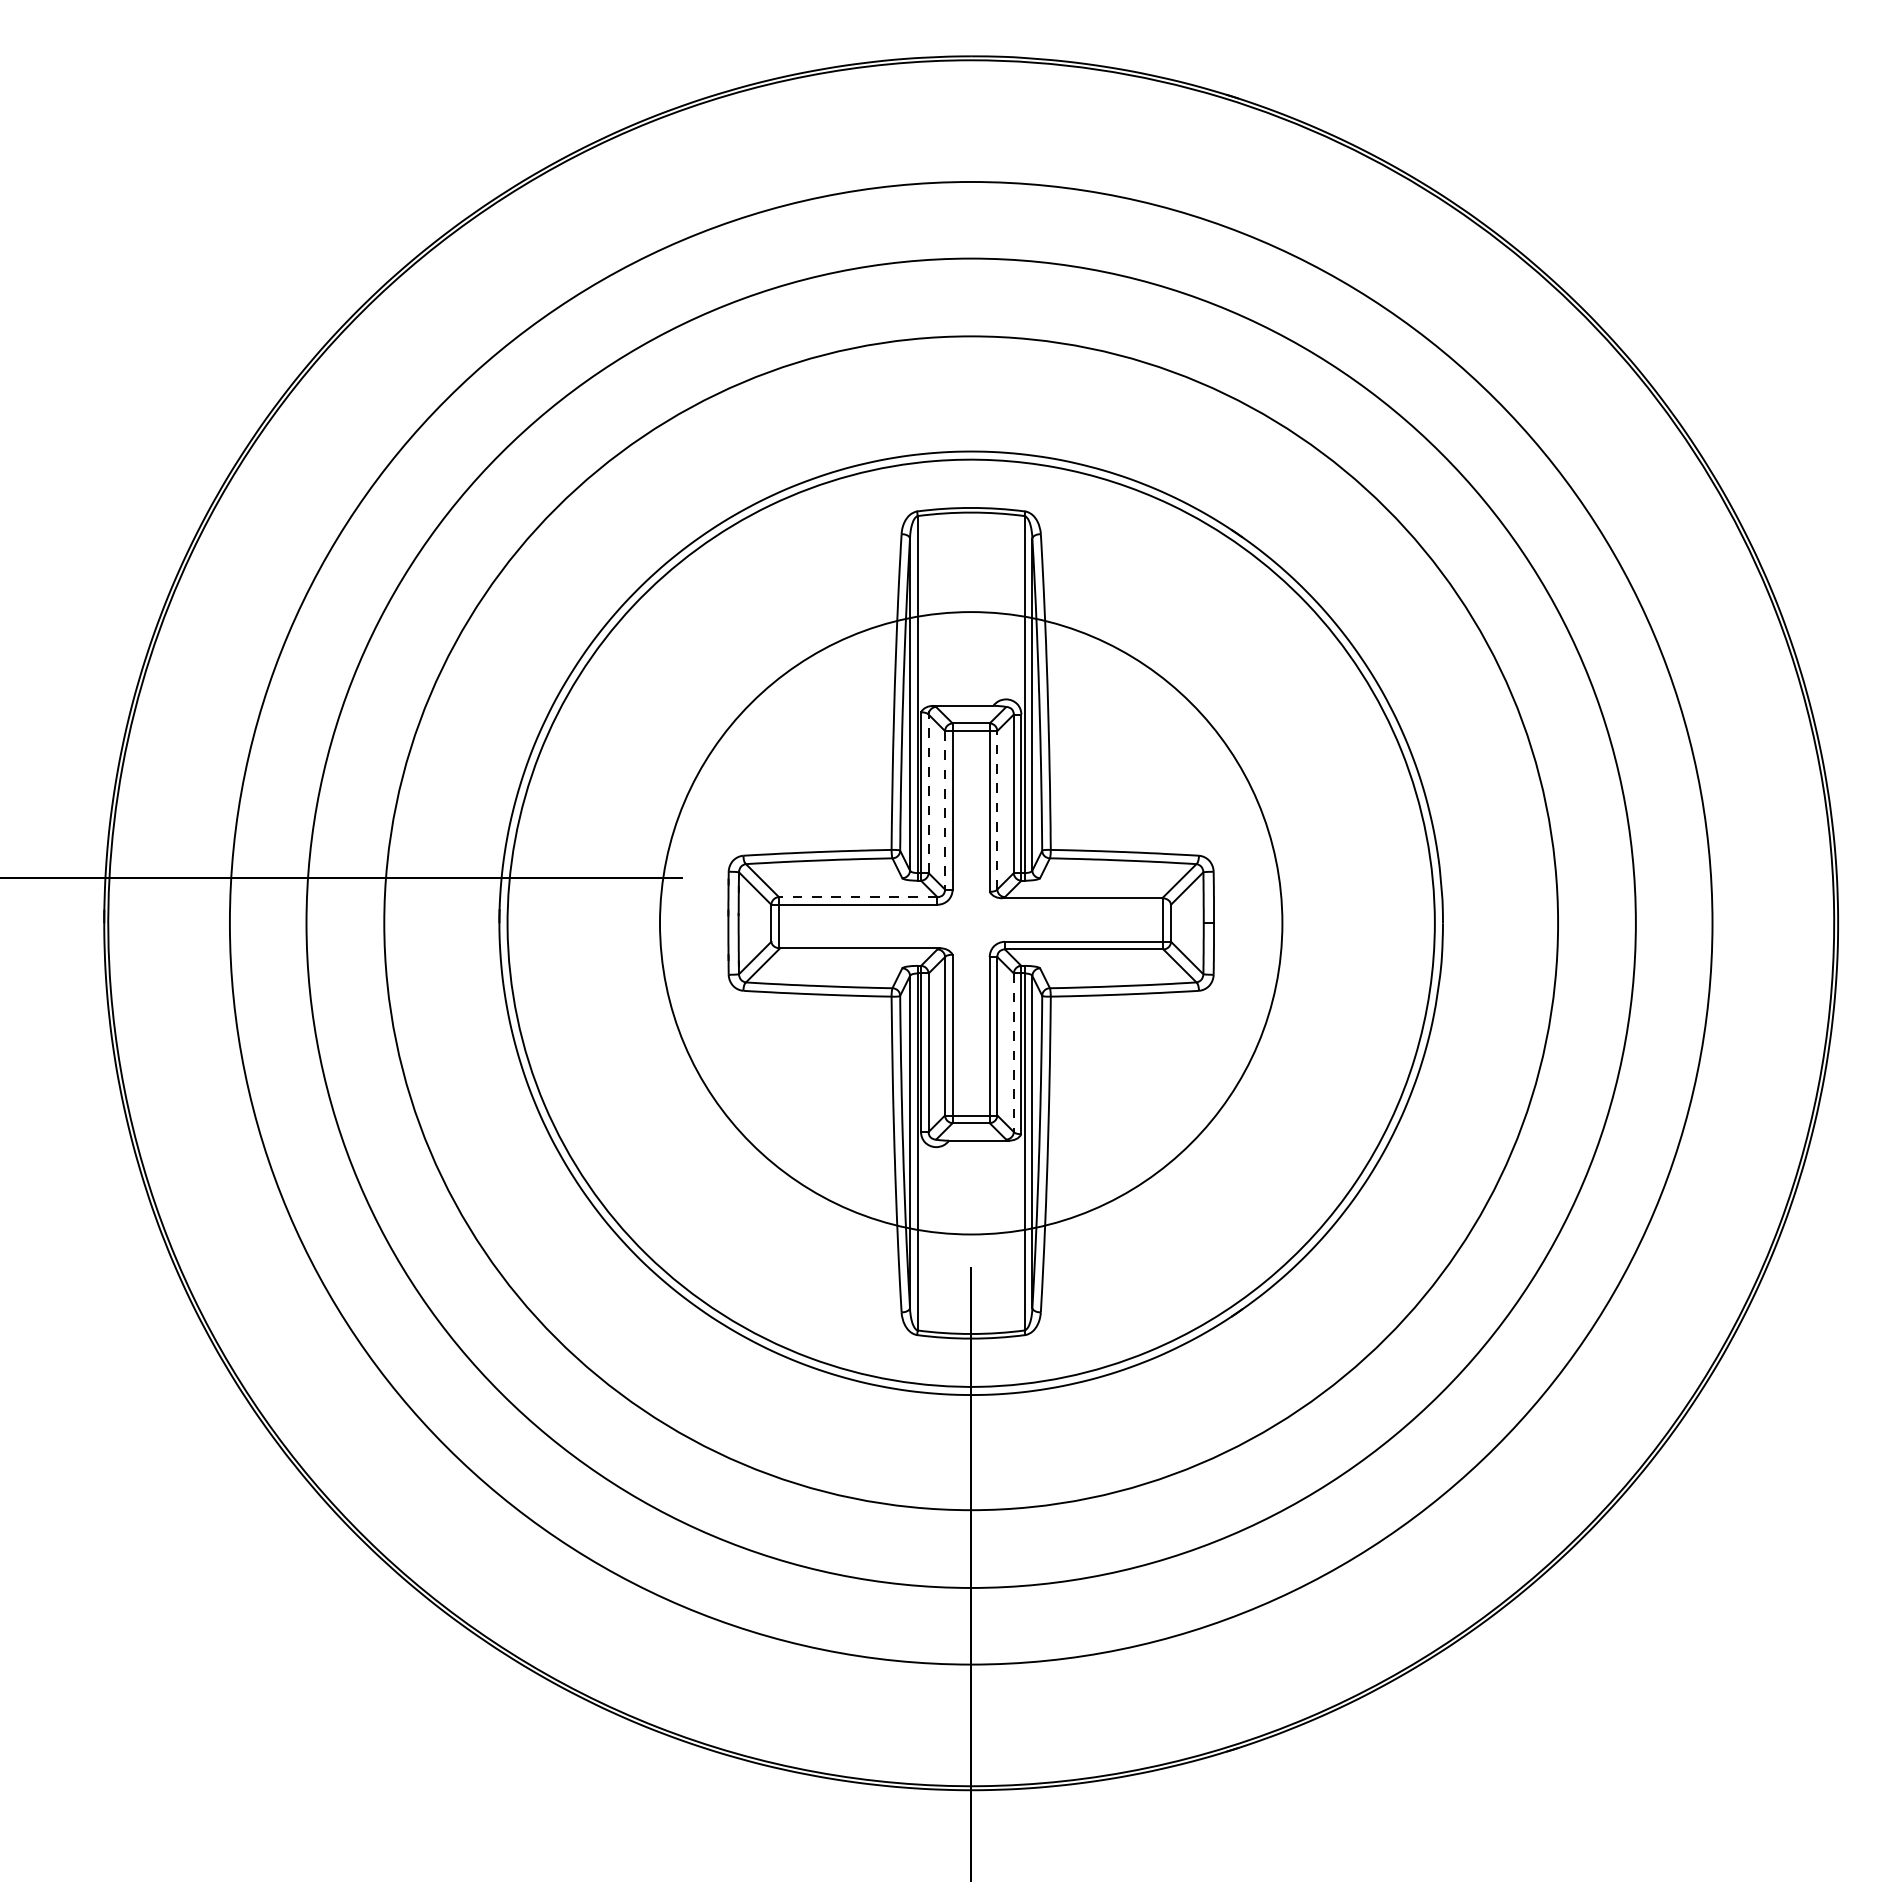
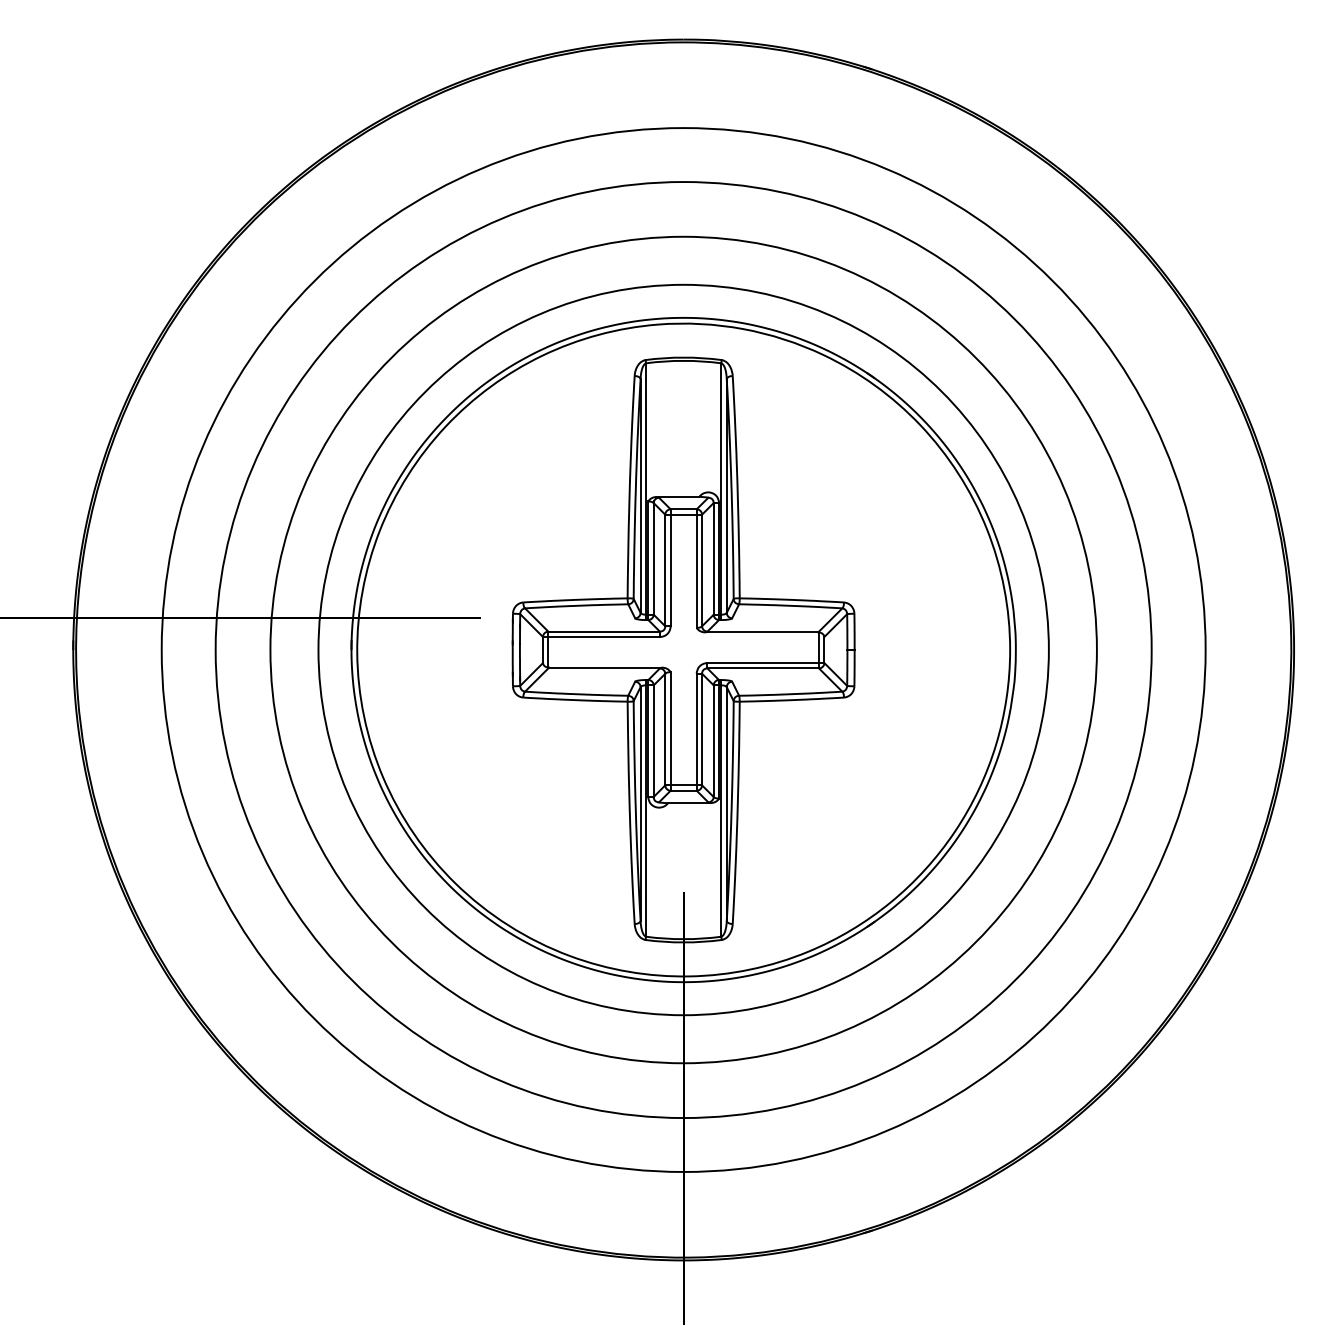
line: (928, 793) -> (653, 558), dashed -> solid
line: (997, 809) -> (702, 569), dashed -> solid
line: (945, 810) -> (665, 570), dashed -> solid
line: (857, 897) -> (603, 631), dashed -> solid
circle: (970, 922) -> (683, 649), size x1.67
line: (1013, 1053) -> (713, 741), dashed -> solid

